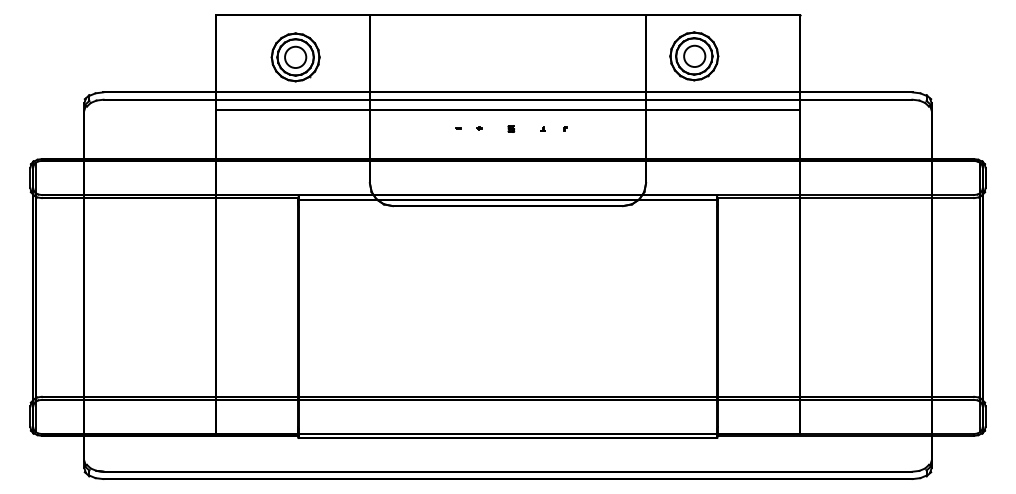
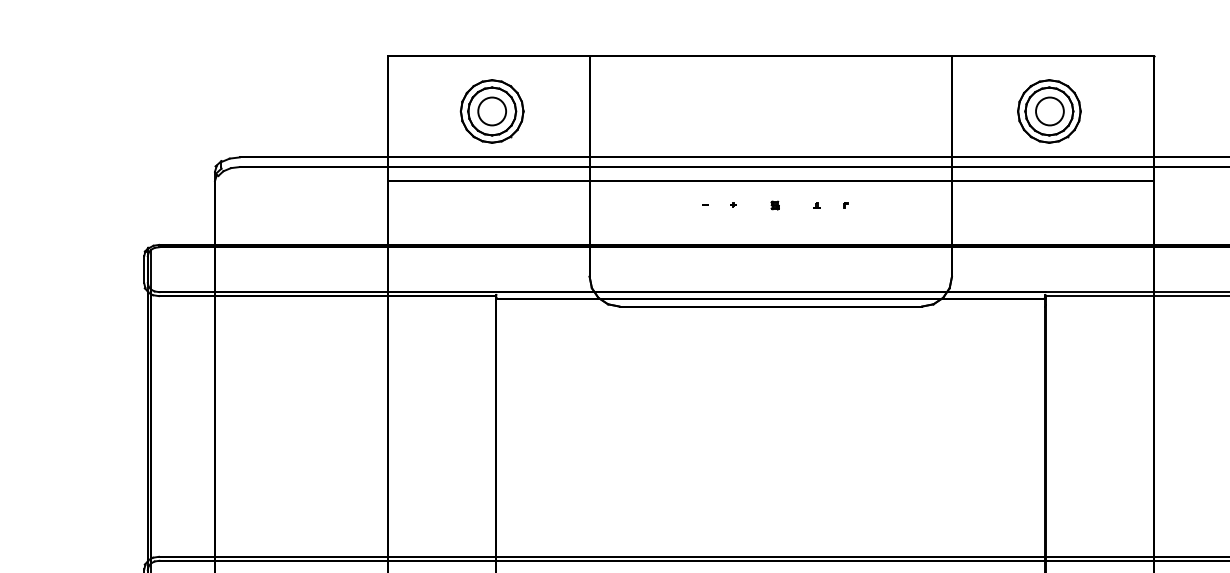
part: (694, 56) -> (1049, 111), moved

